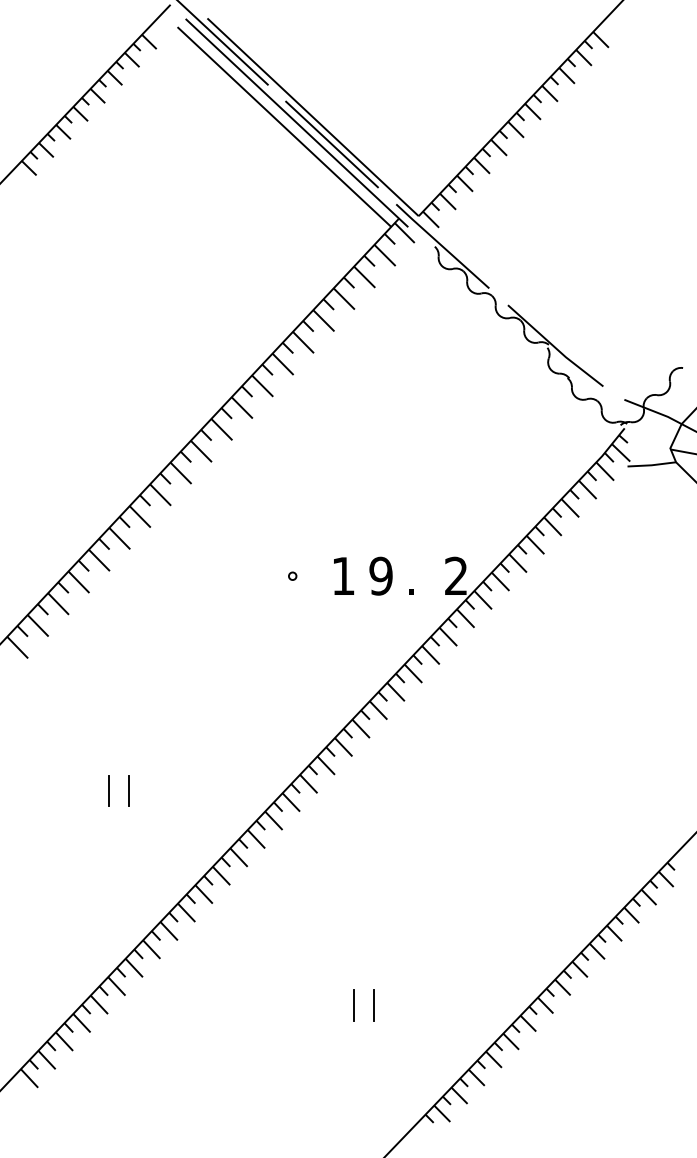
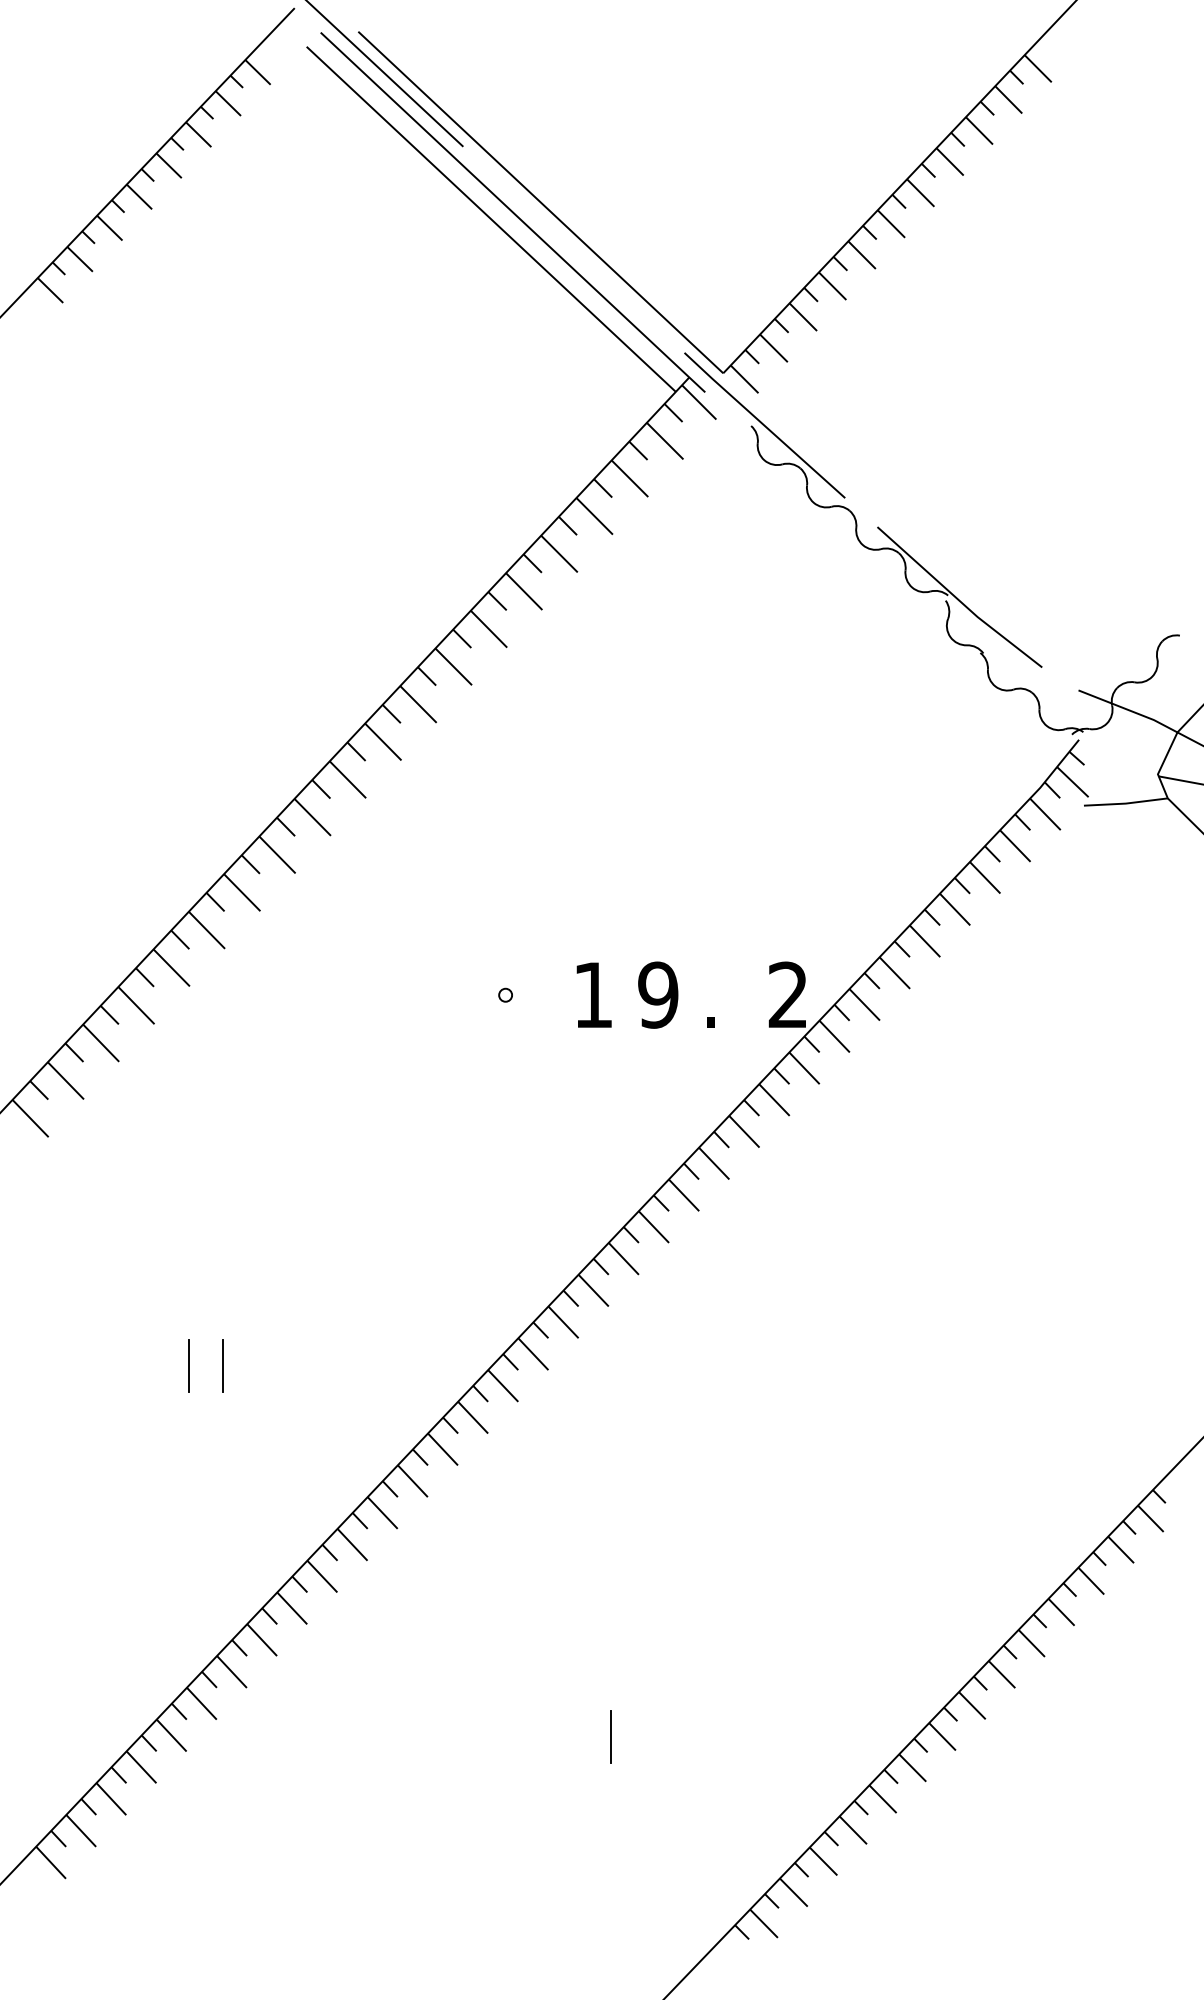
line: (331, 144) -> (572, 249), removed
line: (373, 1005) -> (645, 1736), removed

